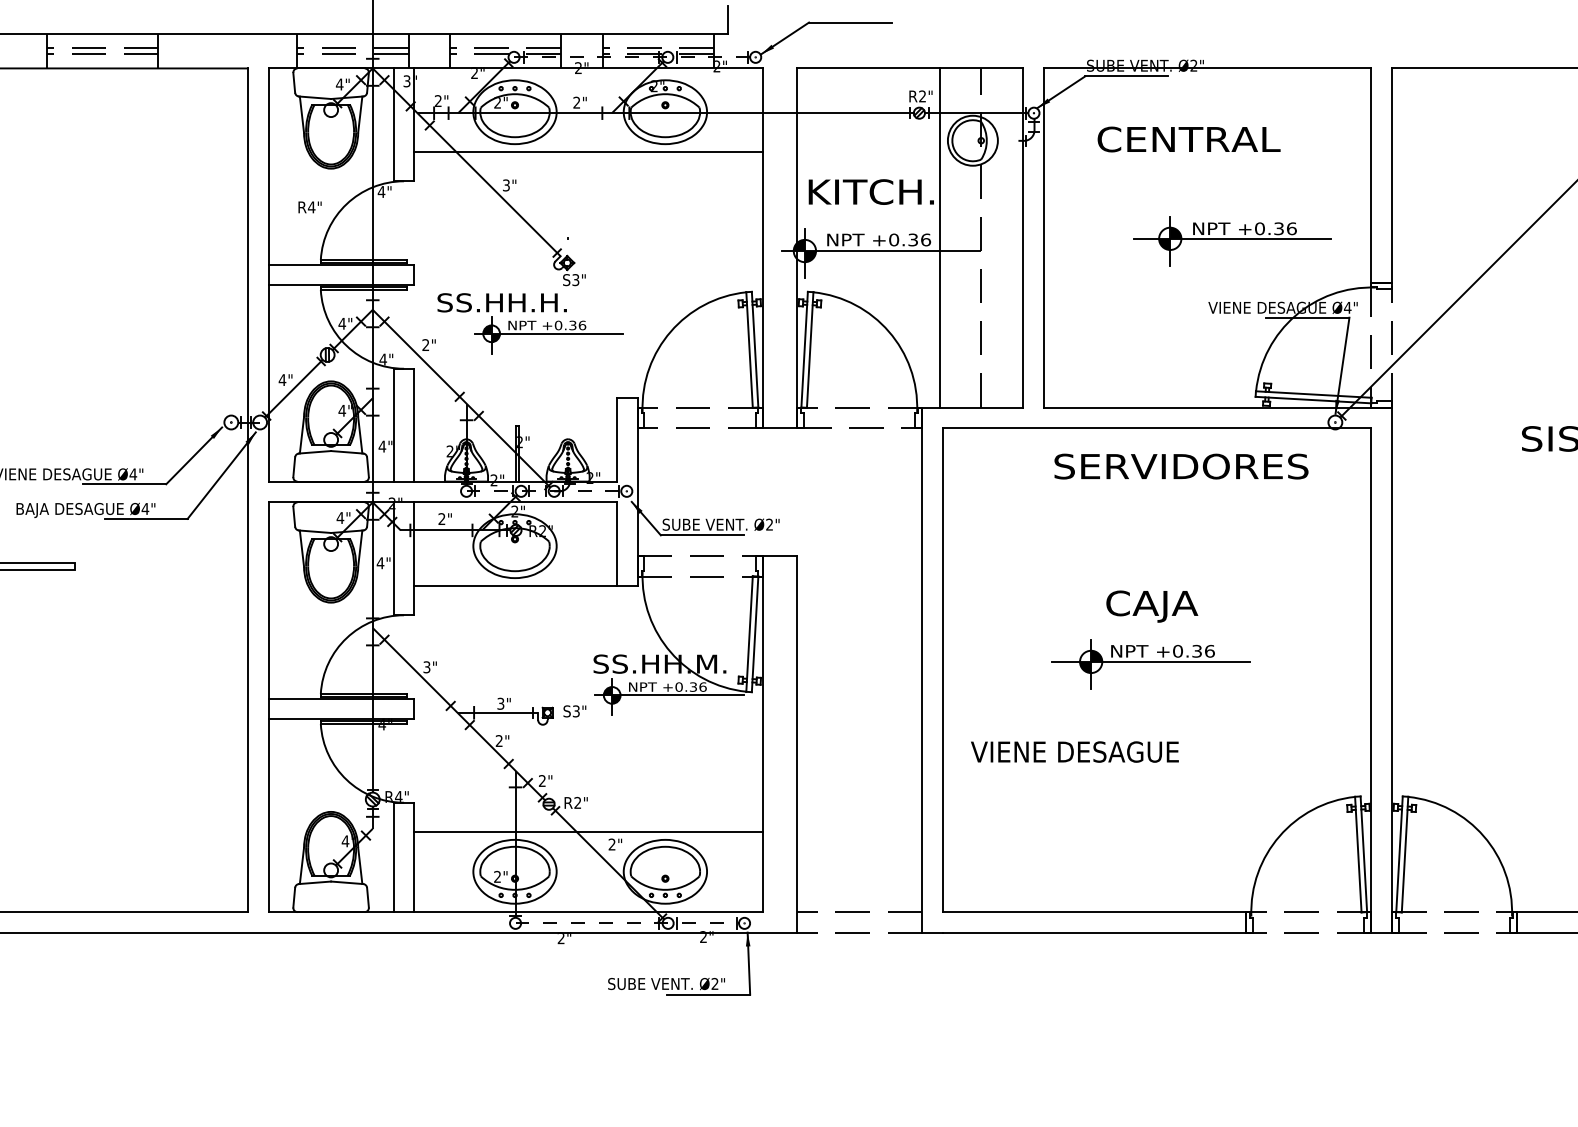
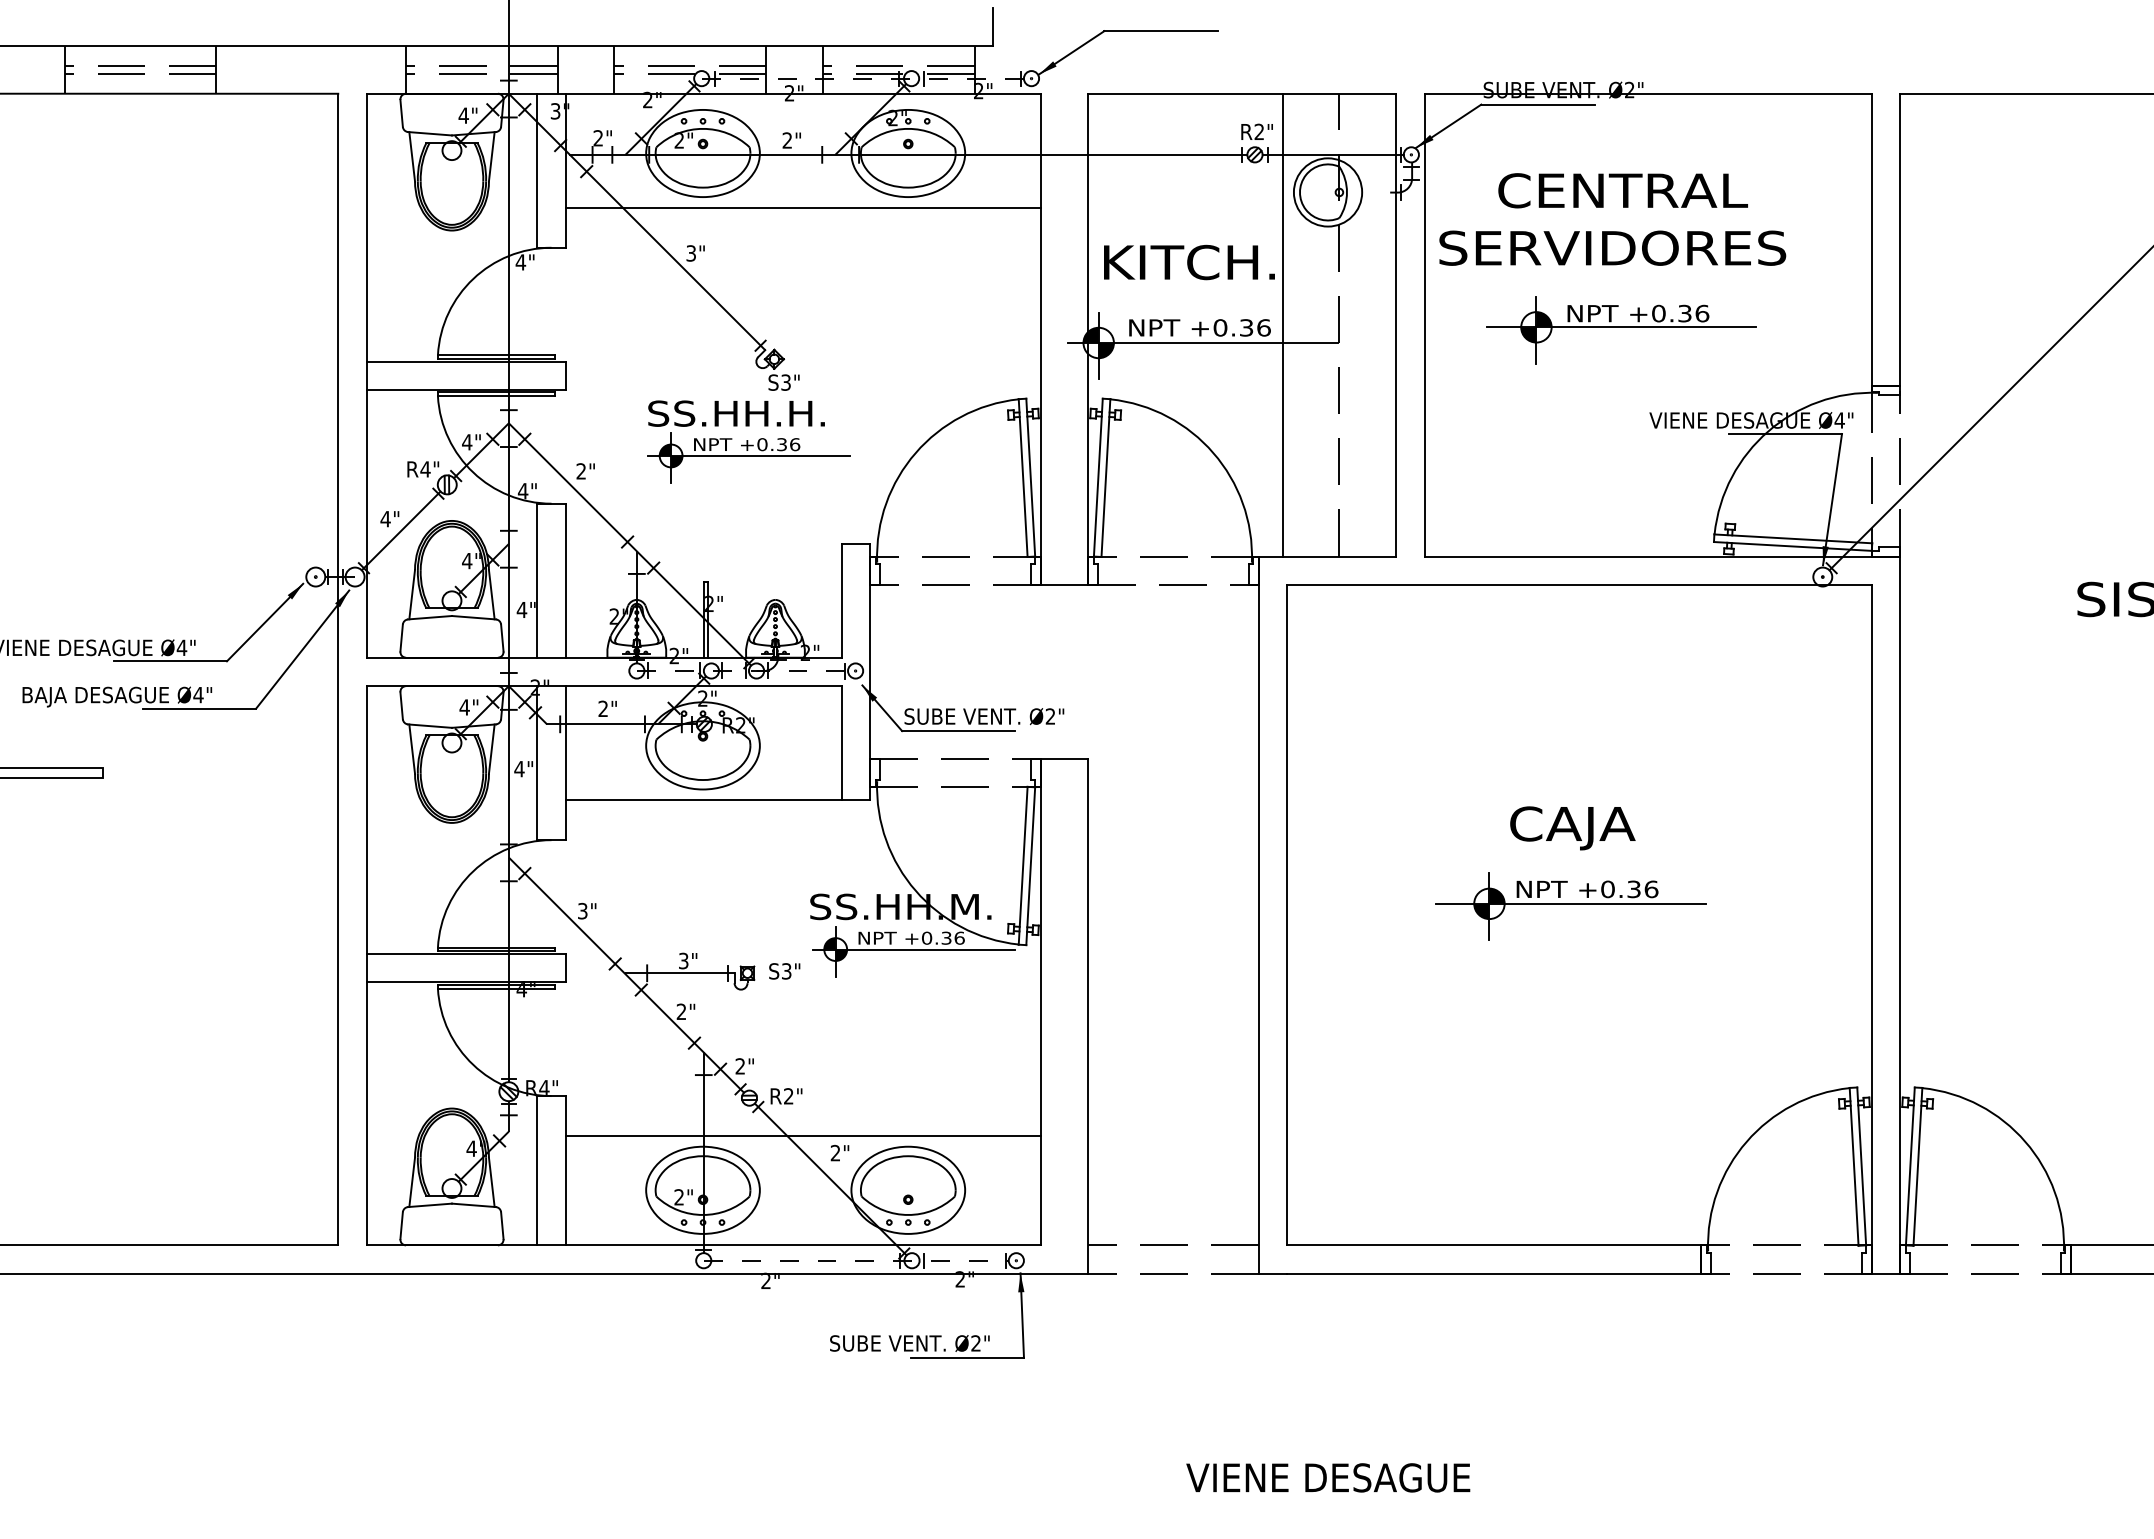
text: (310, 207) -> (423, 469), moved
part: (1232, 241) -> (1621, 330), moved
text: (502, 302) -> (736, 413), moved
text: (1181, 466) -> (1612, 247), moved
text: (1075, 751) -> (1328, 1477), moved

